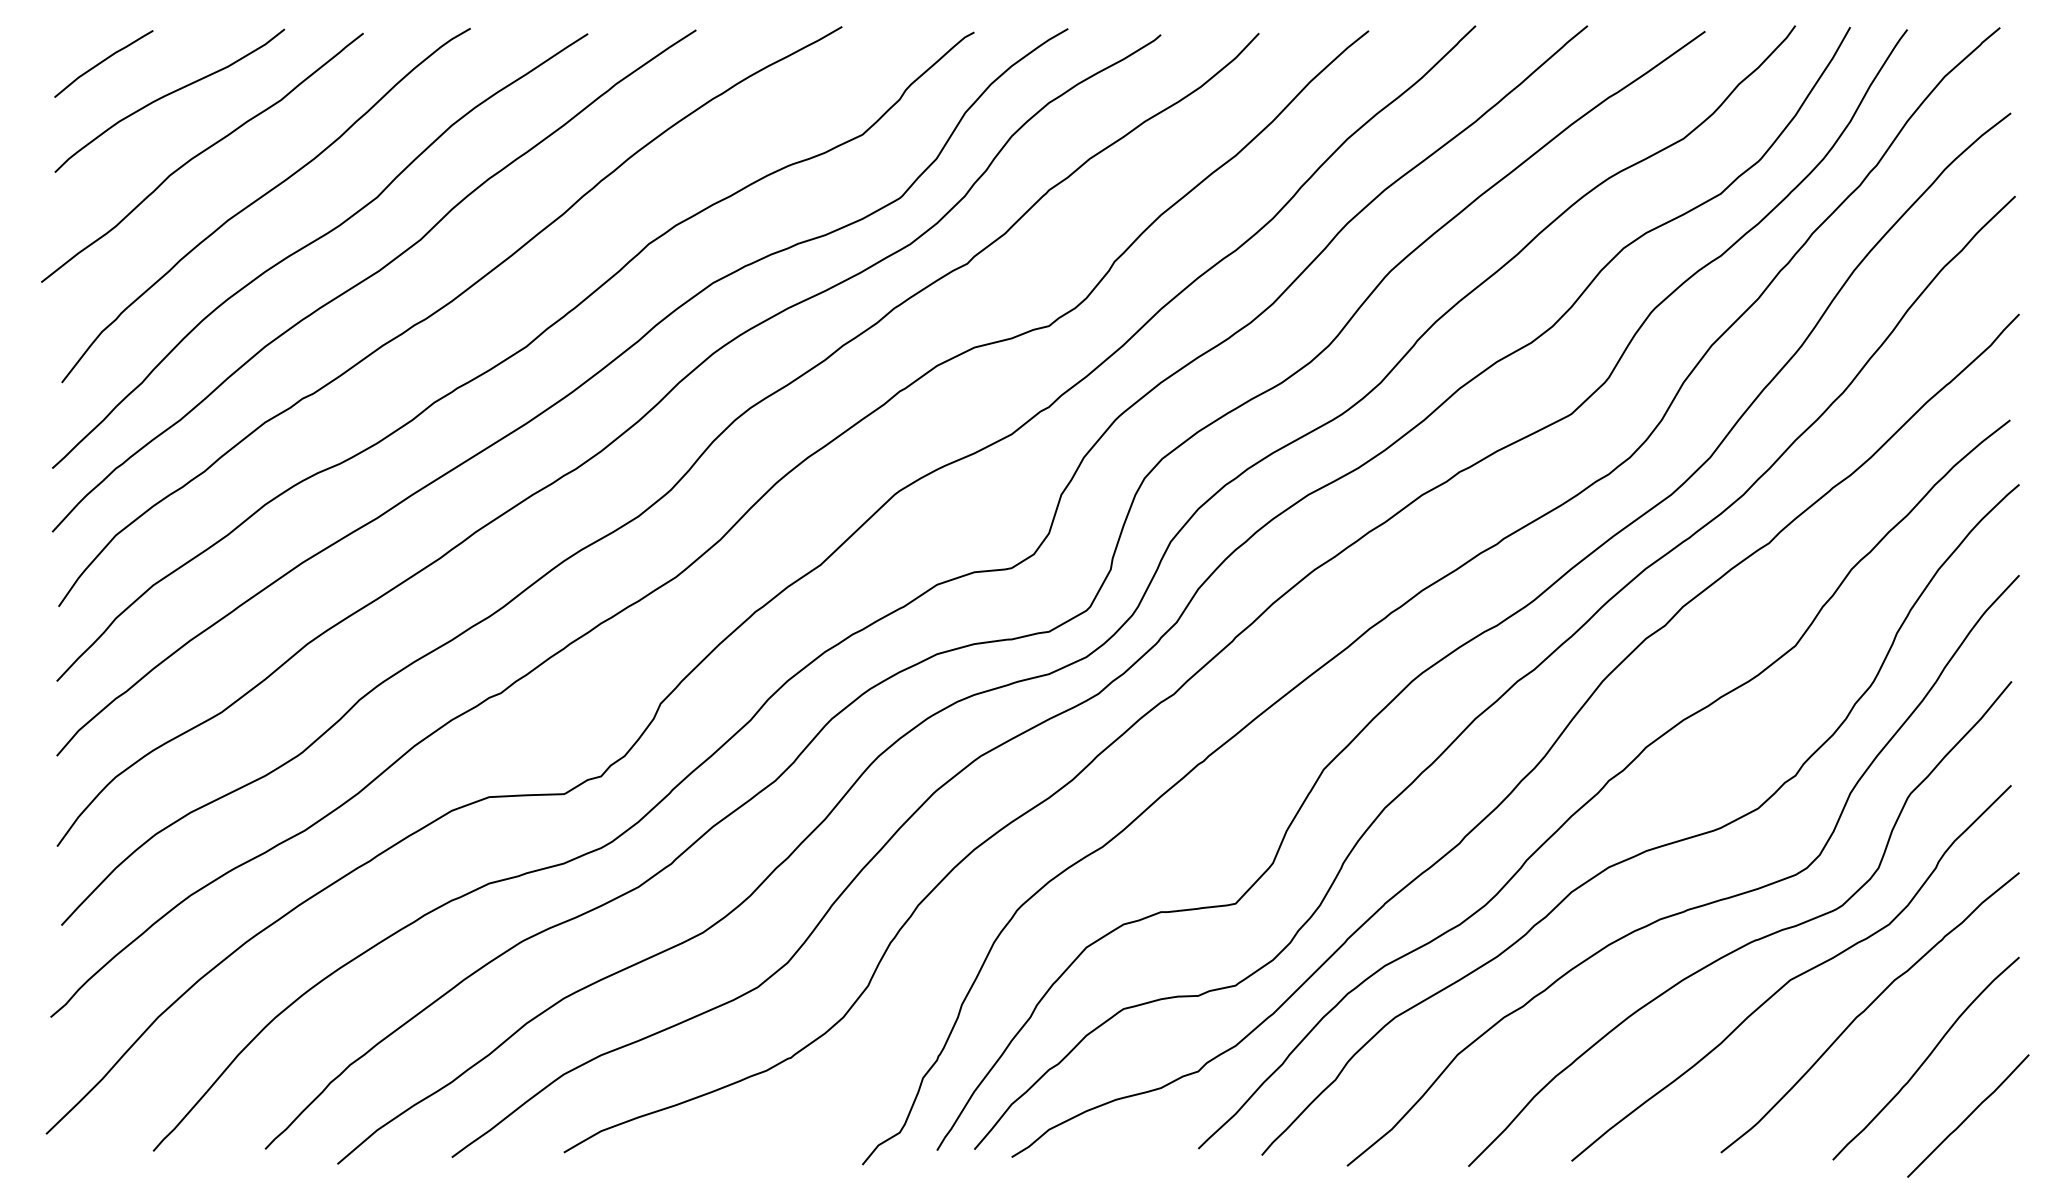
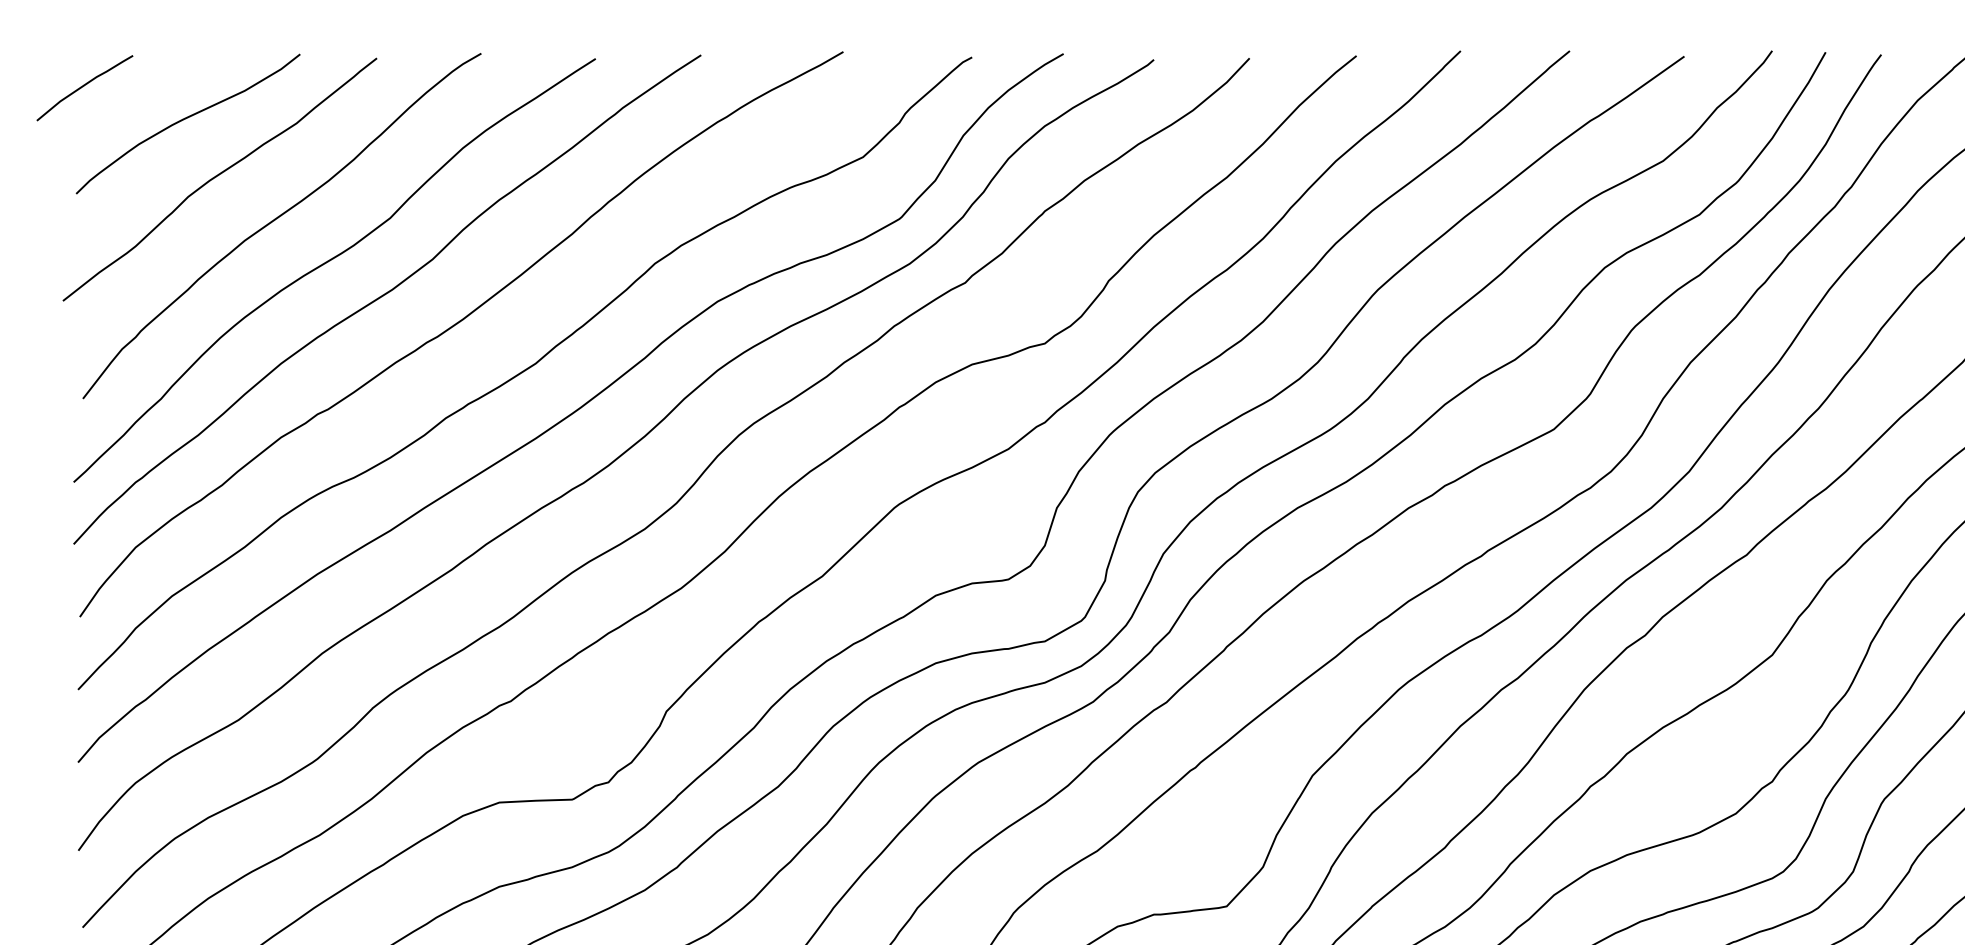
curve: (102, 62) -> (83, 86), moved

